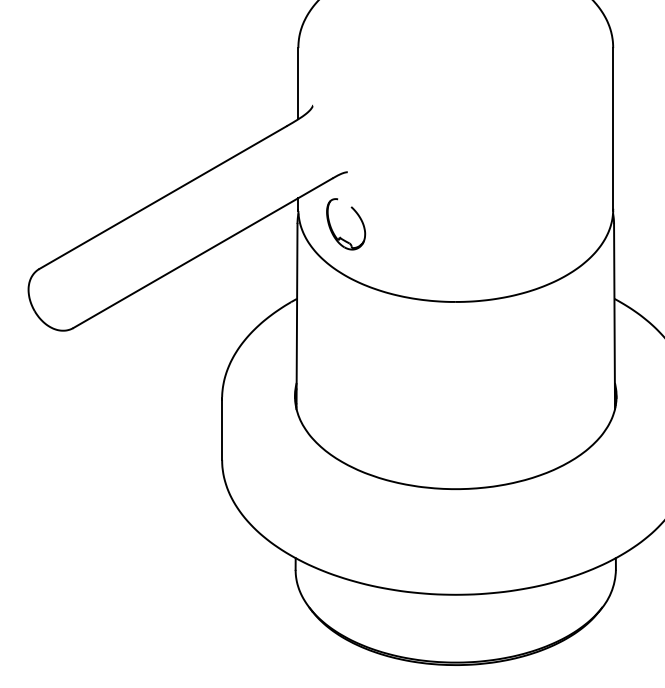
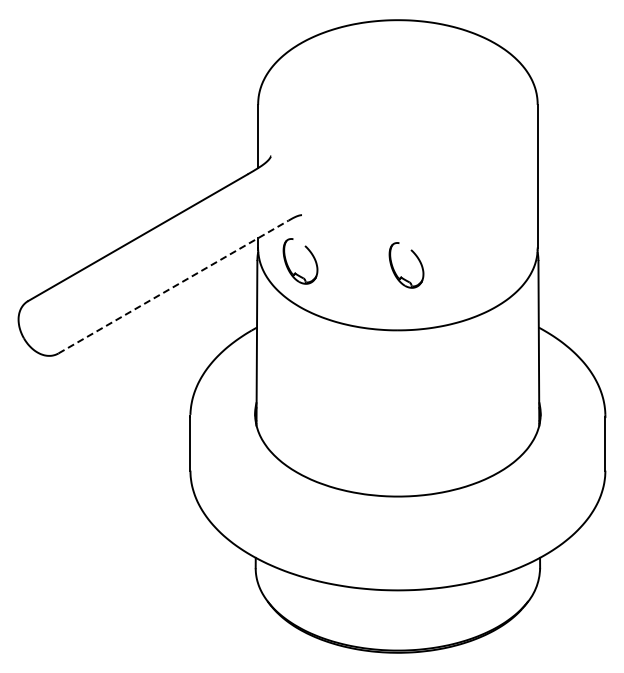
part: (459, 241) -> (401, 276), added
line: (203, 253) -> (173, 287), solid -> dashed

